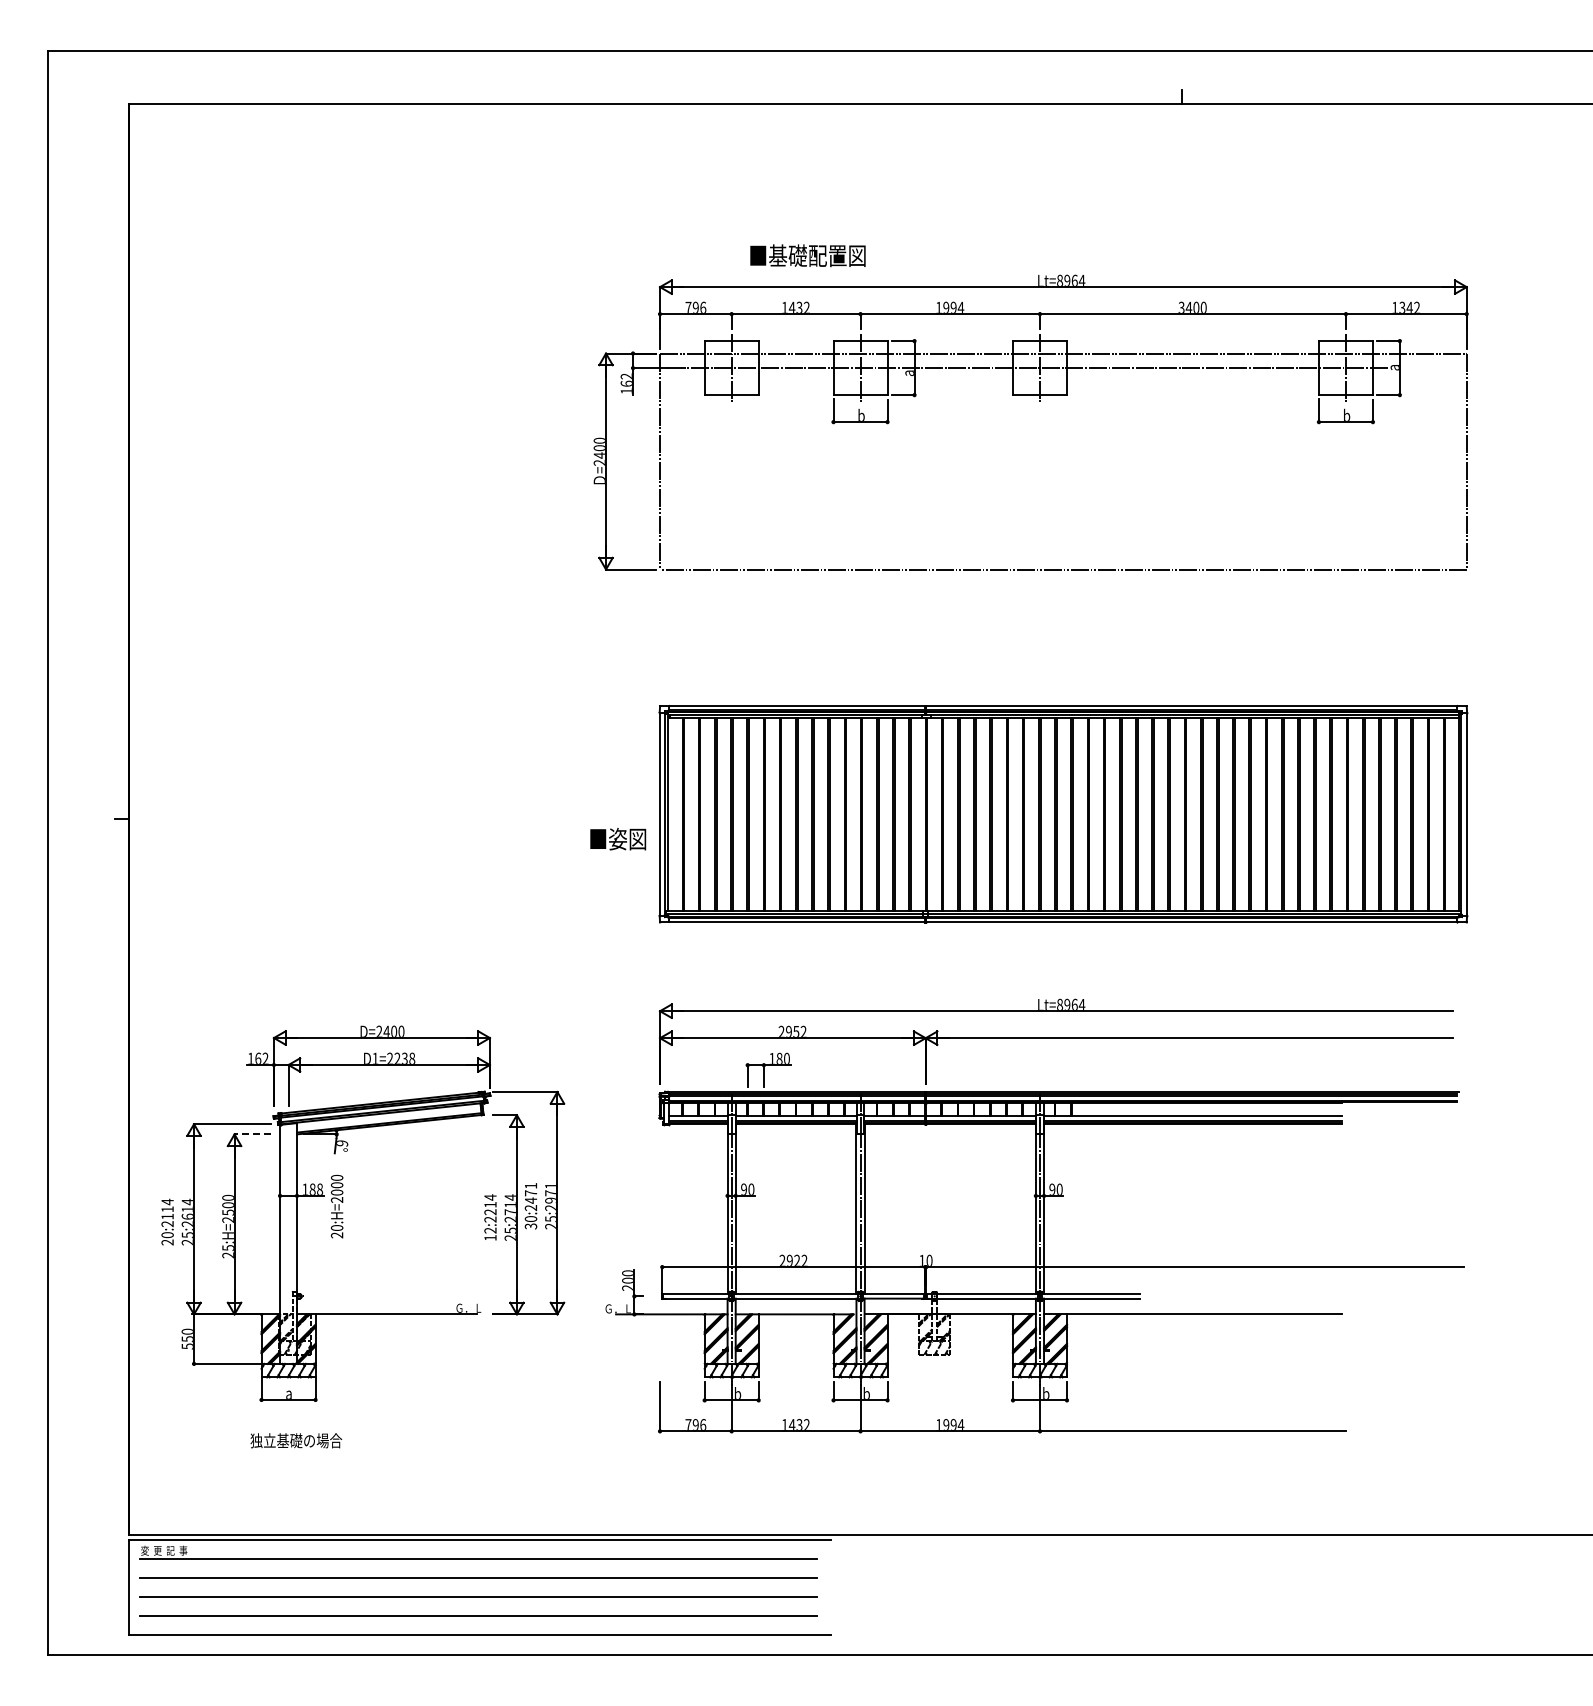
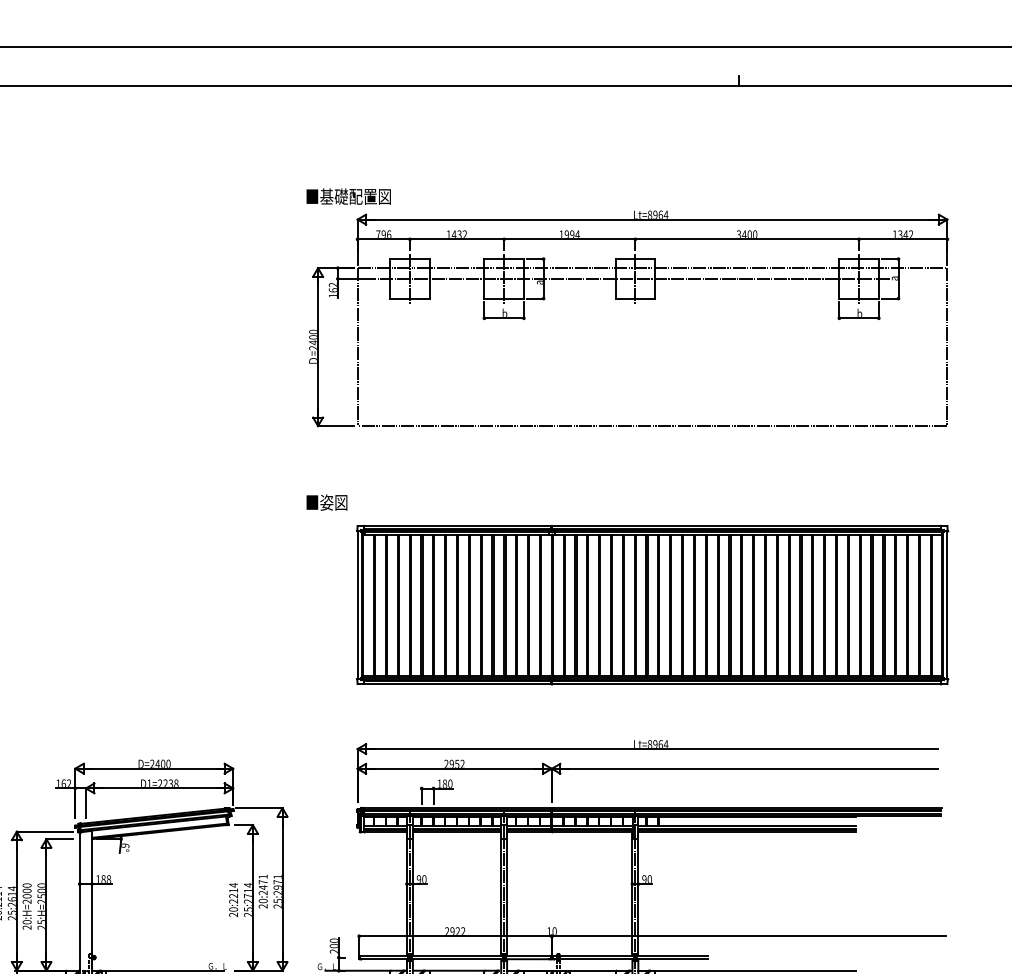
text: (807, 255) -> (348, 196), moved
text: (618, 839) -> (327, 502), moved
line: (252, 1134) -> (59, 839), dashed -> solid
text: (337, 1206) -> (27, 906), moved
text: (531, 1226) -> (263, 906), 30:2471 -> 20:2471
text: (490, 1233) -> (233, 911), 12:2214 -> 20:2214

